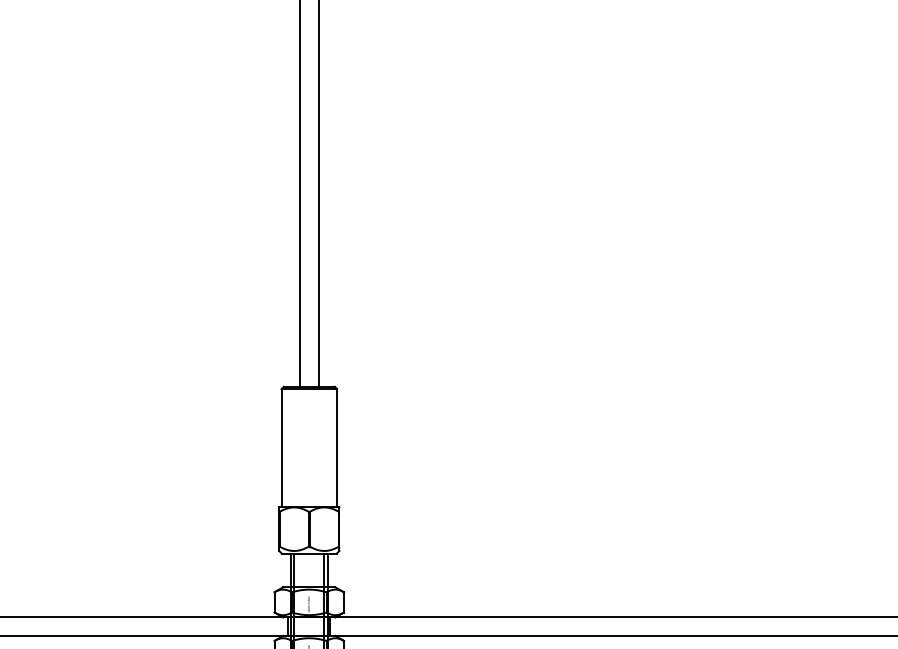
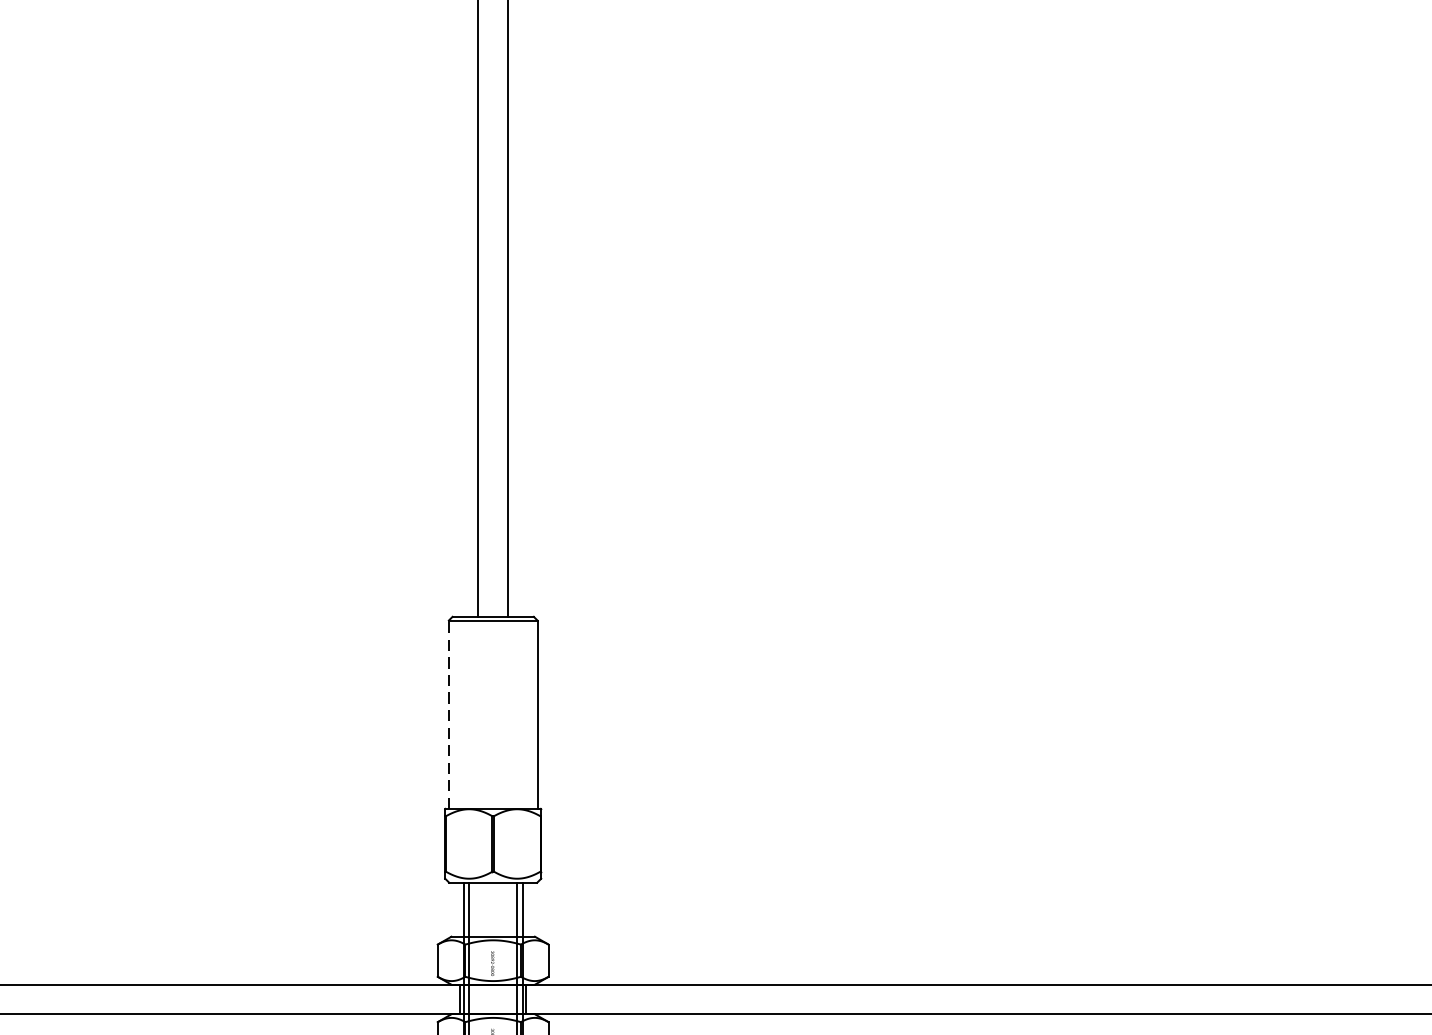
line: (281, 447) -> (448, 713), solid -> dashed

